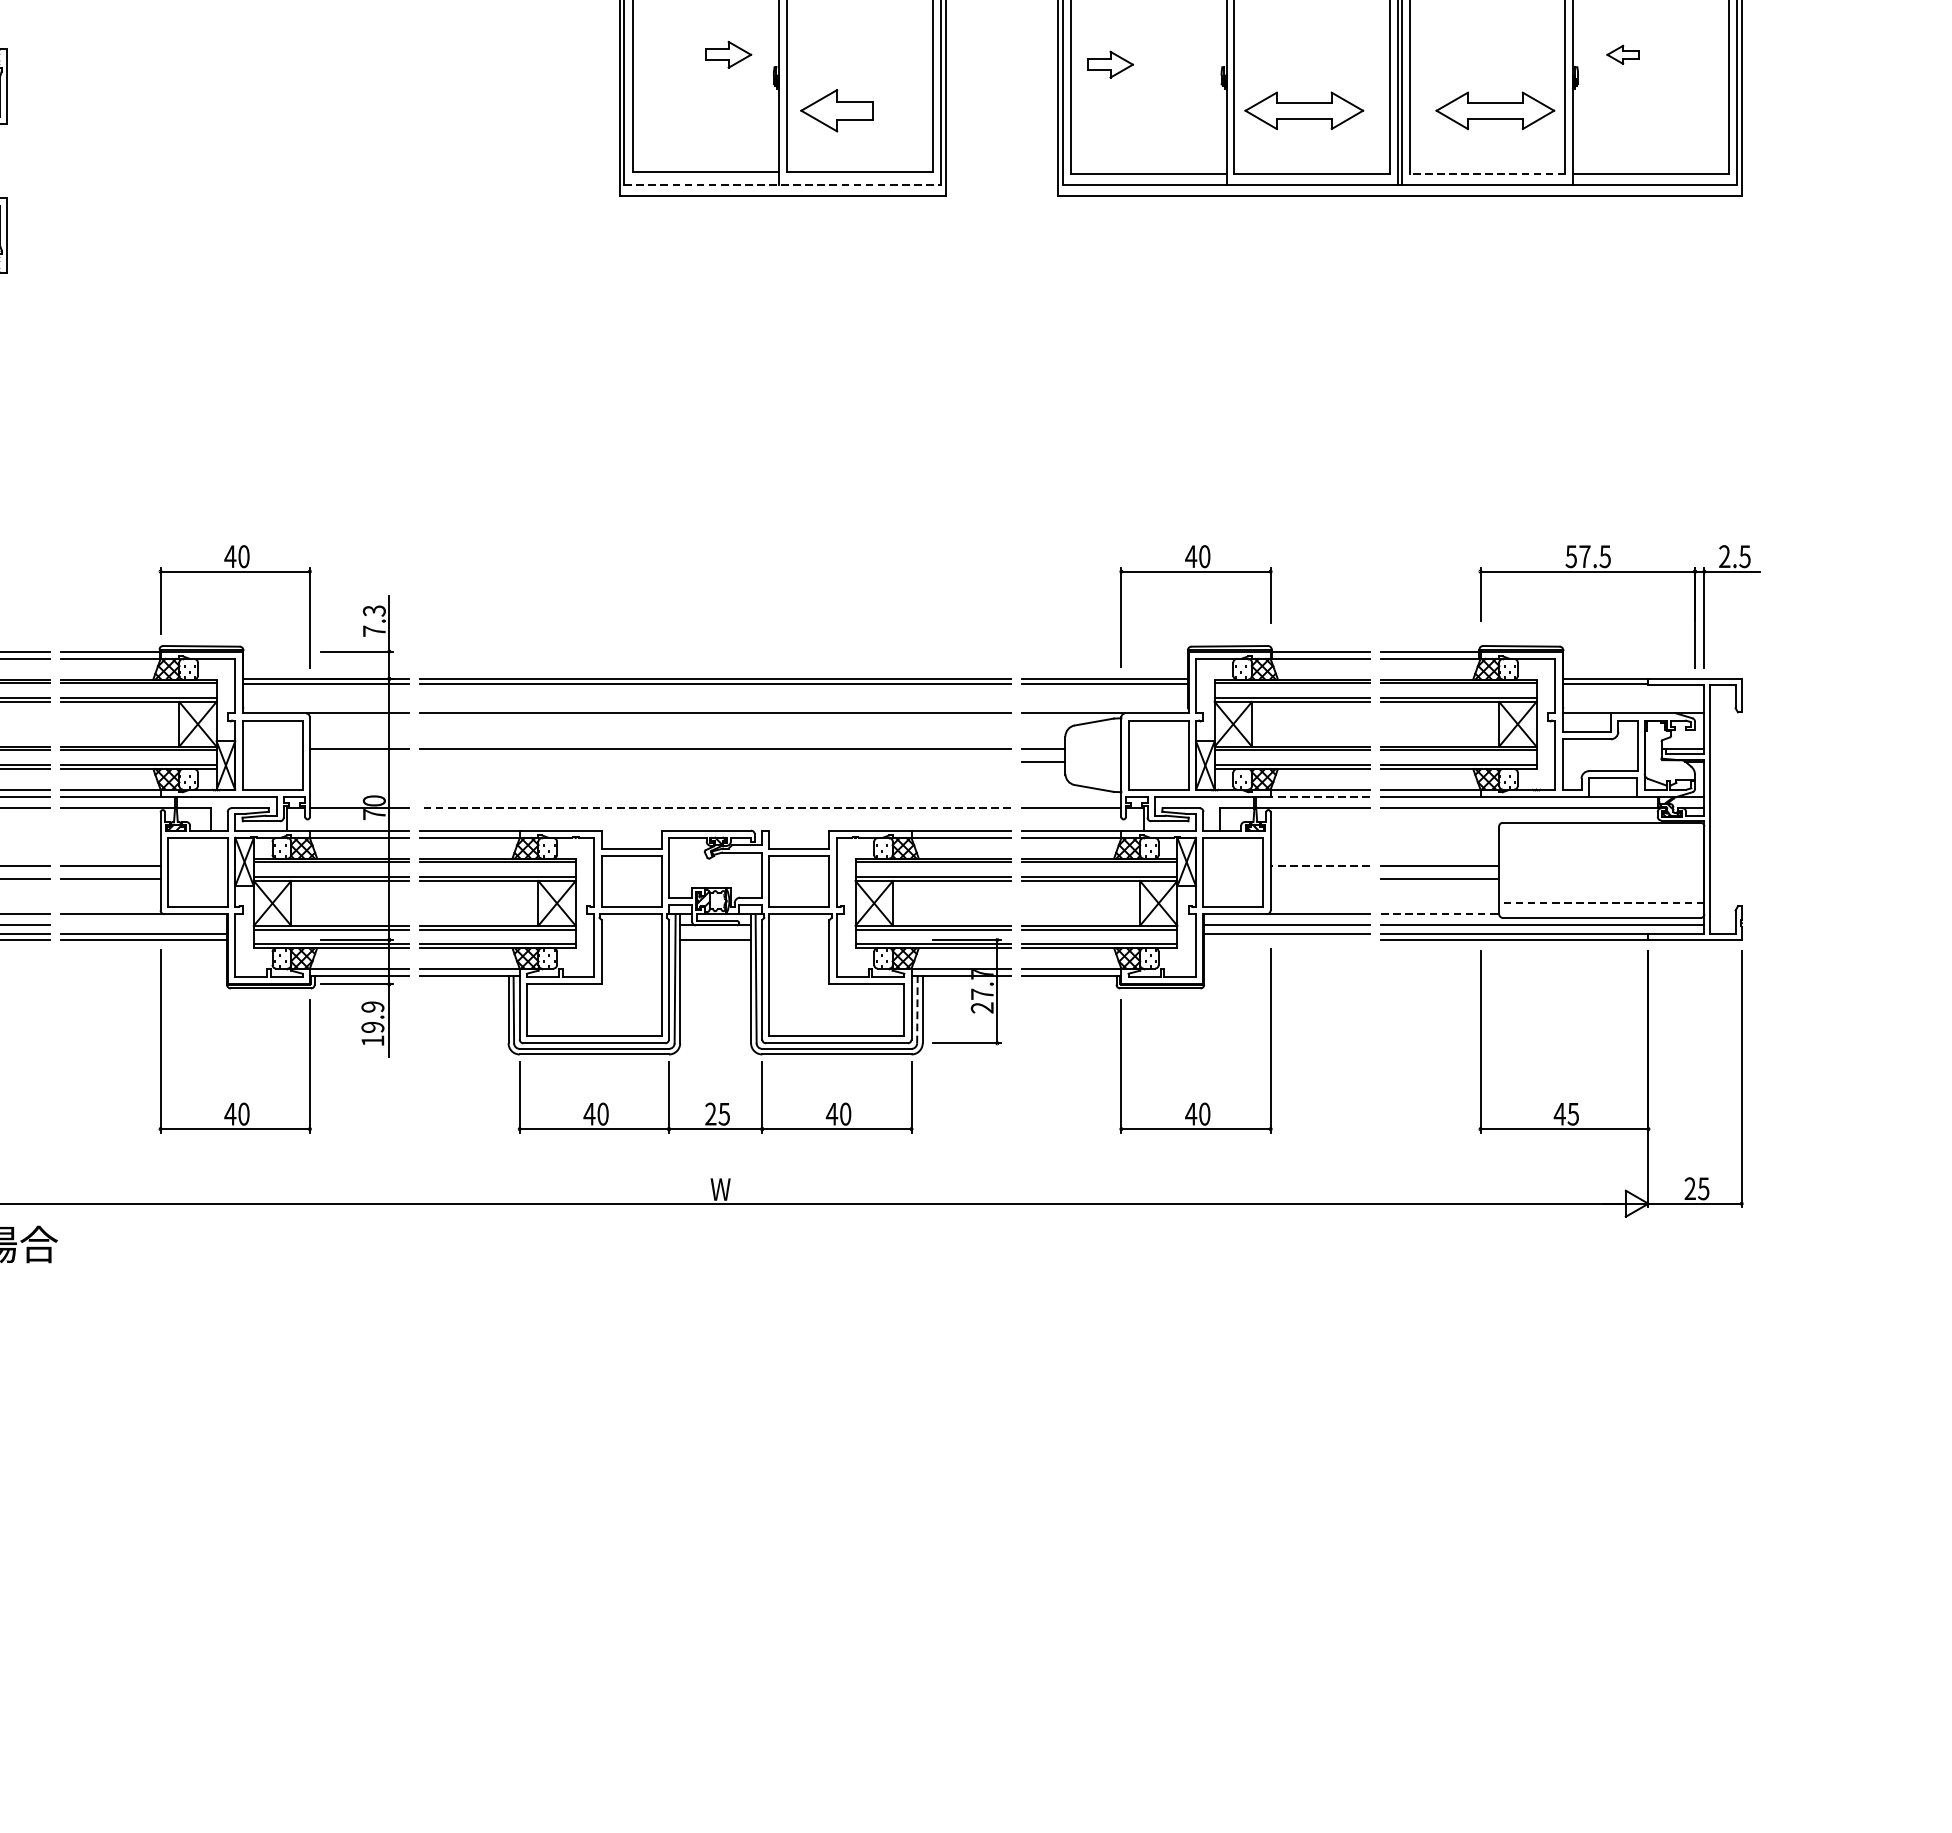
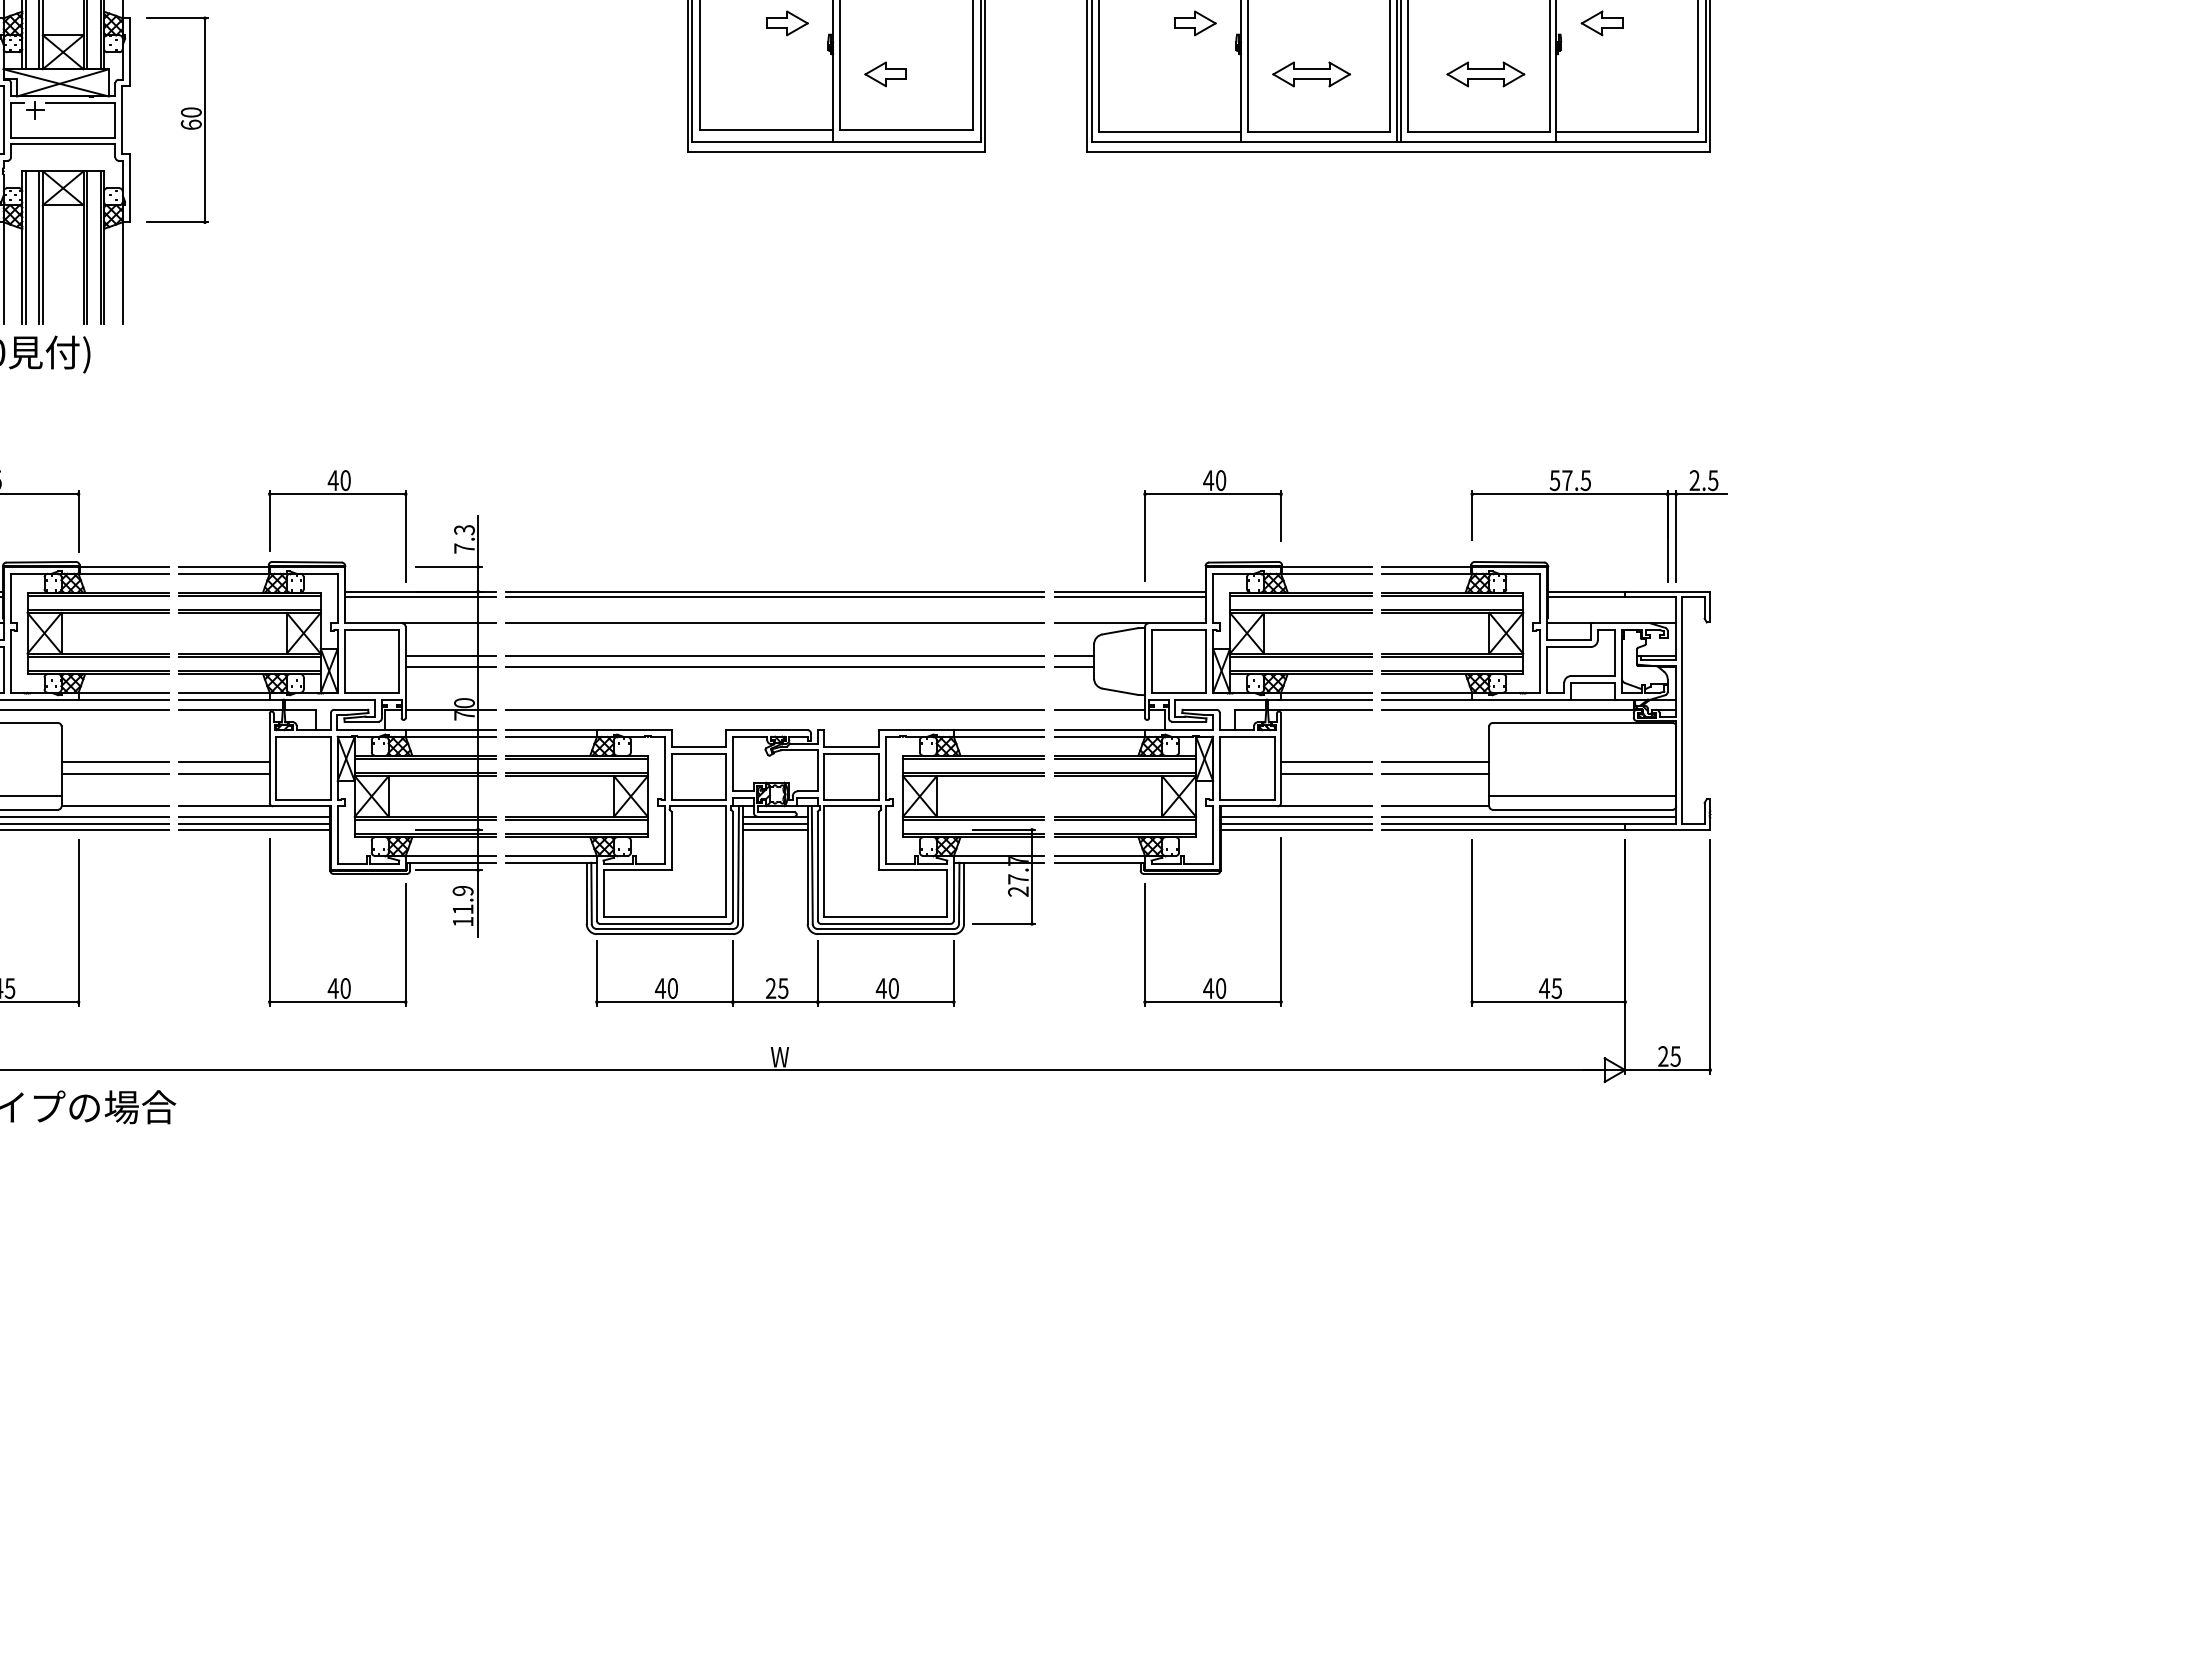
part: (1622, 54) -> (1601, 23), size x1.43
part: (1110, 64) -> (1195, 23), moved
part: (836, 110) -> (885, 74), size x0.62
part: (1304, 110) -> (1311, 74), size x0.71
part: (1495, 110) -> (1485, 74), size x0.71
part: (59, 160) -> (177, 119), added
line: (1487, 174) -> (1478, 132), dashed -> solid
line: (783, 185) -> (837, 142), dashed -> solid
line: (714, 760) -> (774, 666), added
line: (359, 761) -> (450, 667), added
line: (1318, 796) -> (1324, 699), dashed -> solid
line: (715, 807) -> (775, 709), dashed -> solid
line: (1319, 866) -> (1325, 762), dashed -> solid
line: (1320, 879) -> (1326, 774), added
line: (1601, 903) -> (1582, 796), dashed -> solid
line: (1440, 914) -> (1435, 806), dashed -> solid
line: (143, 925) -> (254, 816), added
line: (715, 934) -> (775, 824), added
line: (1286, 939) -> (1295, 829), added
line: (917, 1009) -> (959, 893), dashed -> solid
text: (372, 1027) -> (462, 909), 19.9 -> 11.9

